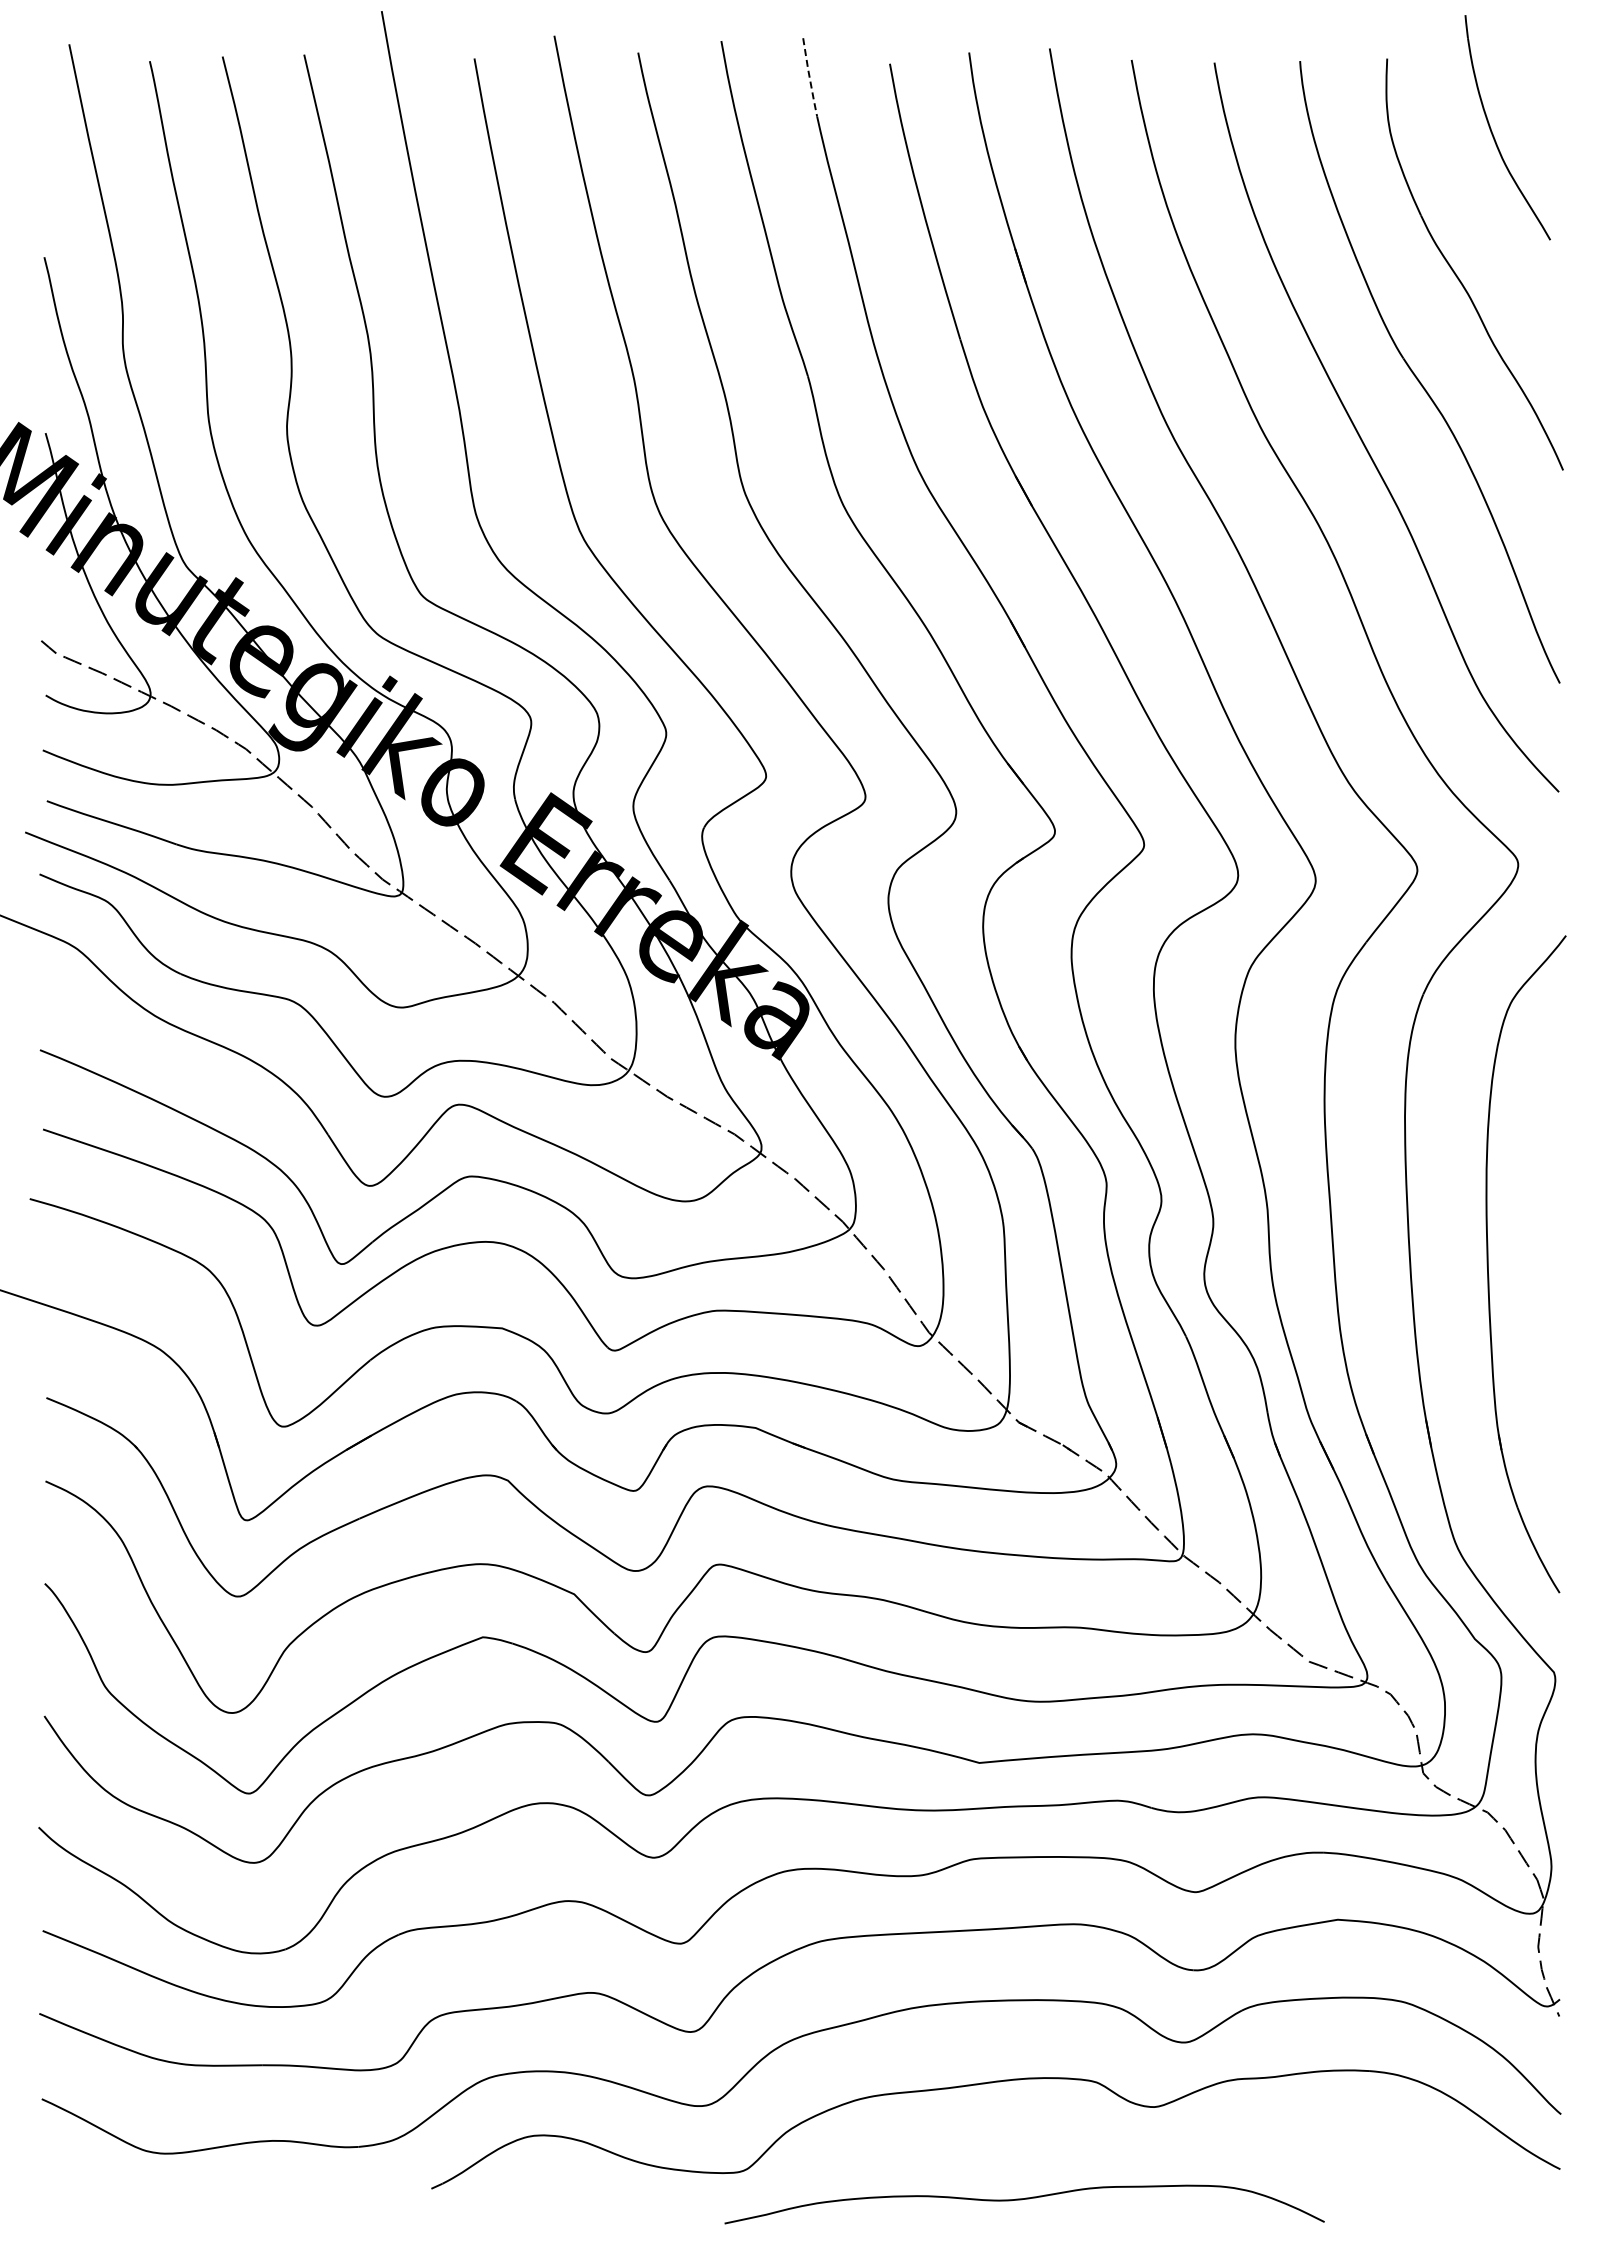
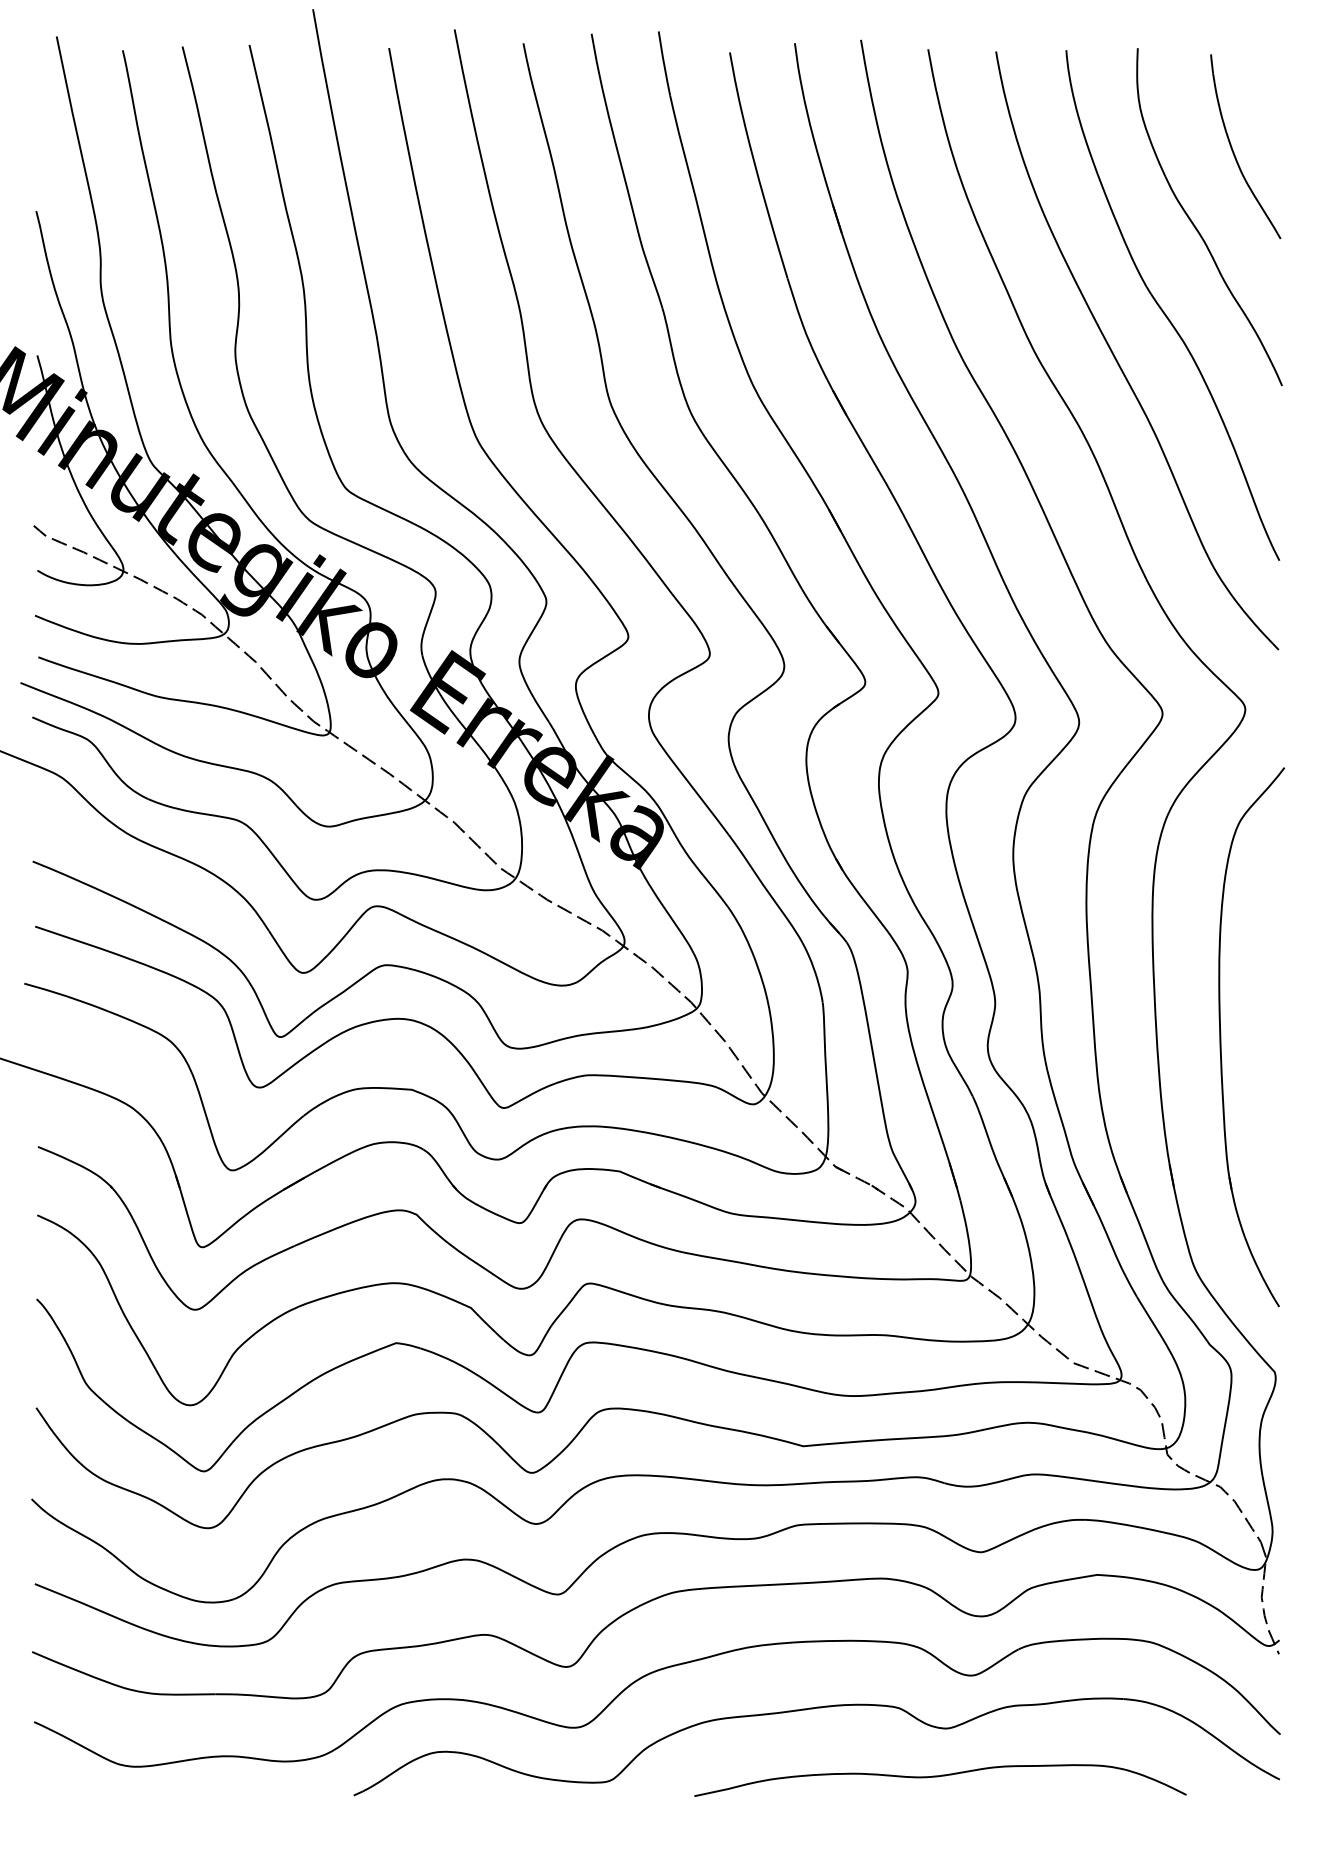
line: (809, 77) -> (663, 63), dashed -> solid
part: (1493, 133) -> (1234, 151), moved
curve: (1024, 2199) -> (940, 1776), moved

